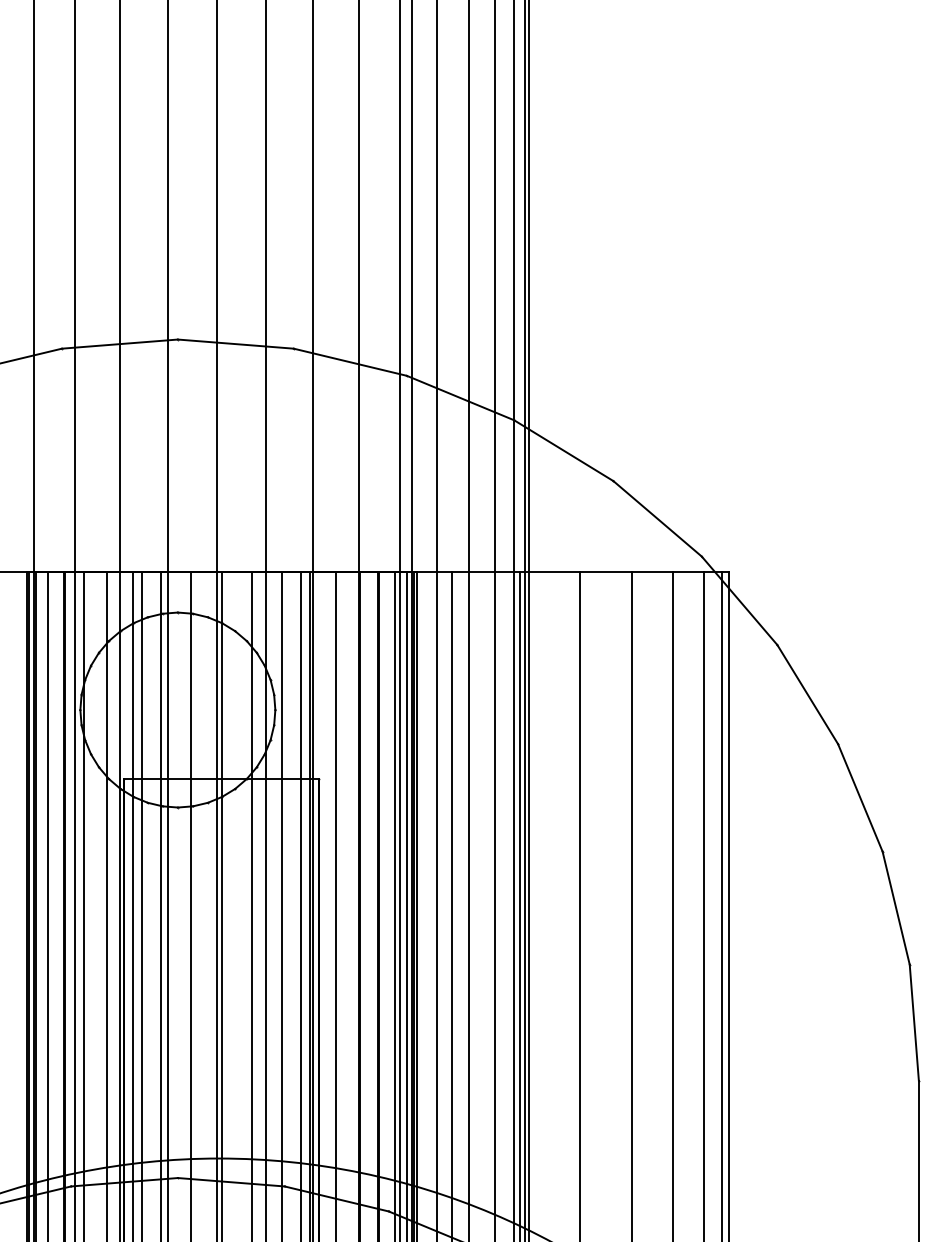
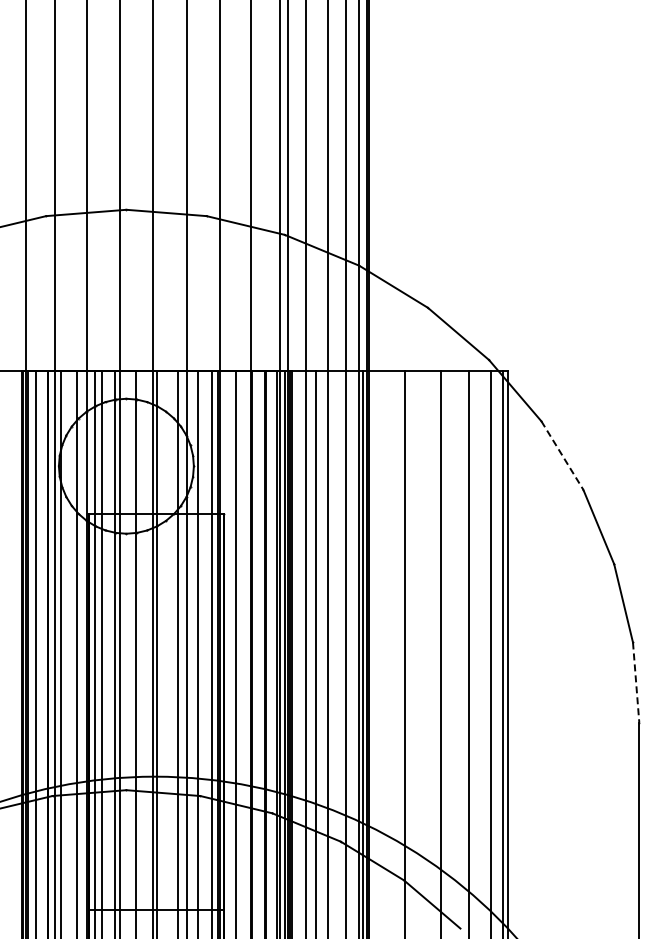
line: (807, 694) -> (562, 455), solid -> dashed
line: (914, 1023) -> (636, 683), solid -> dashed

